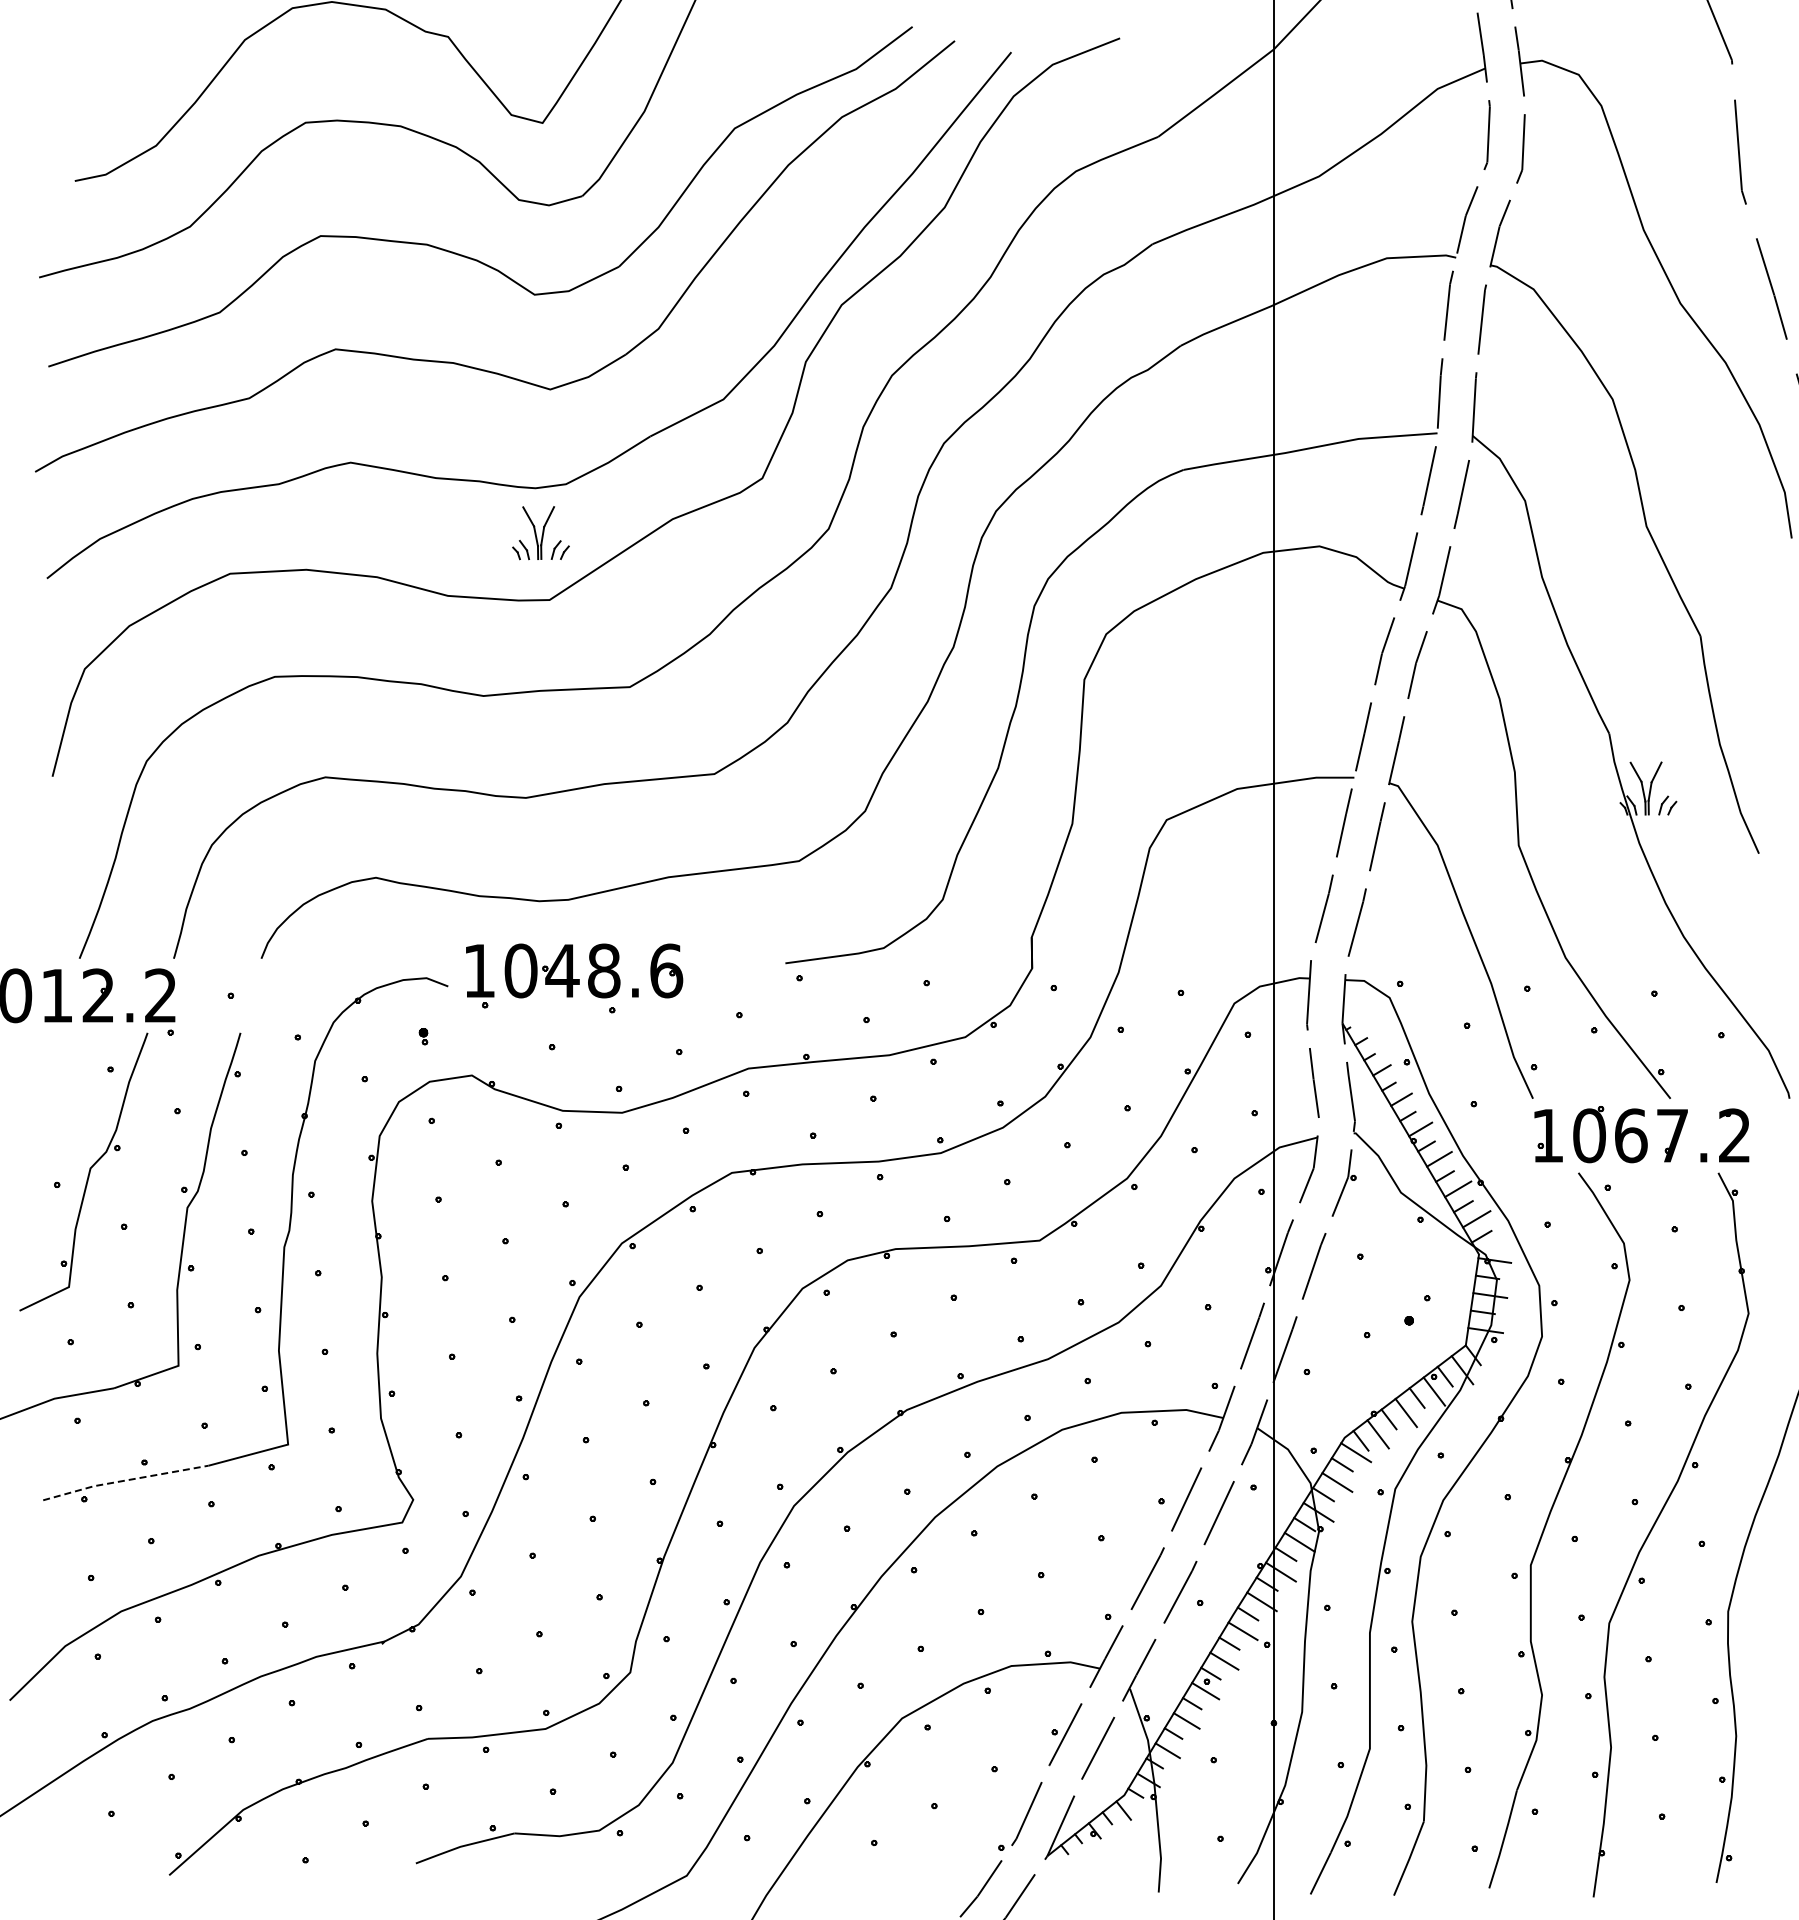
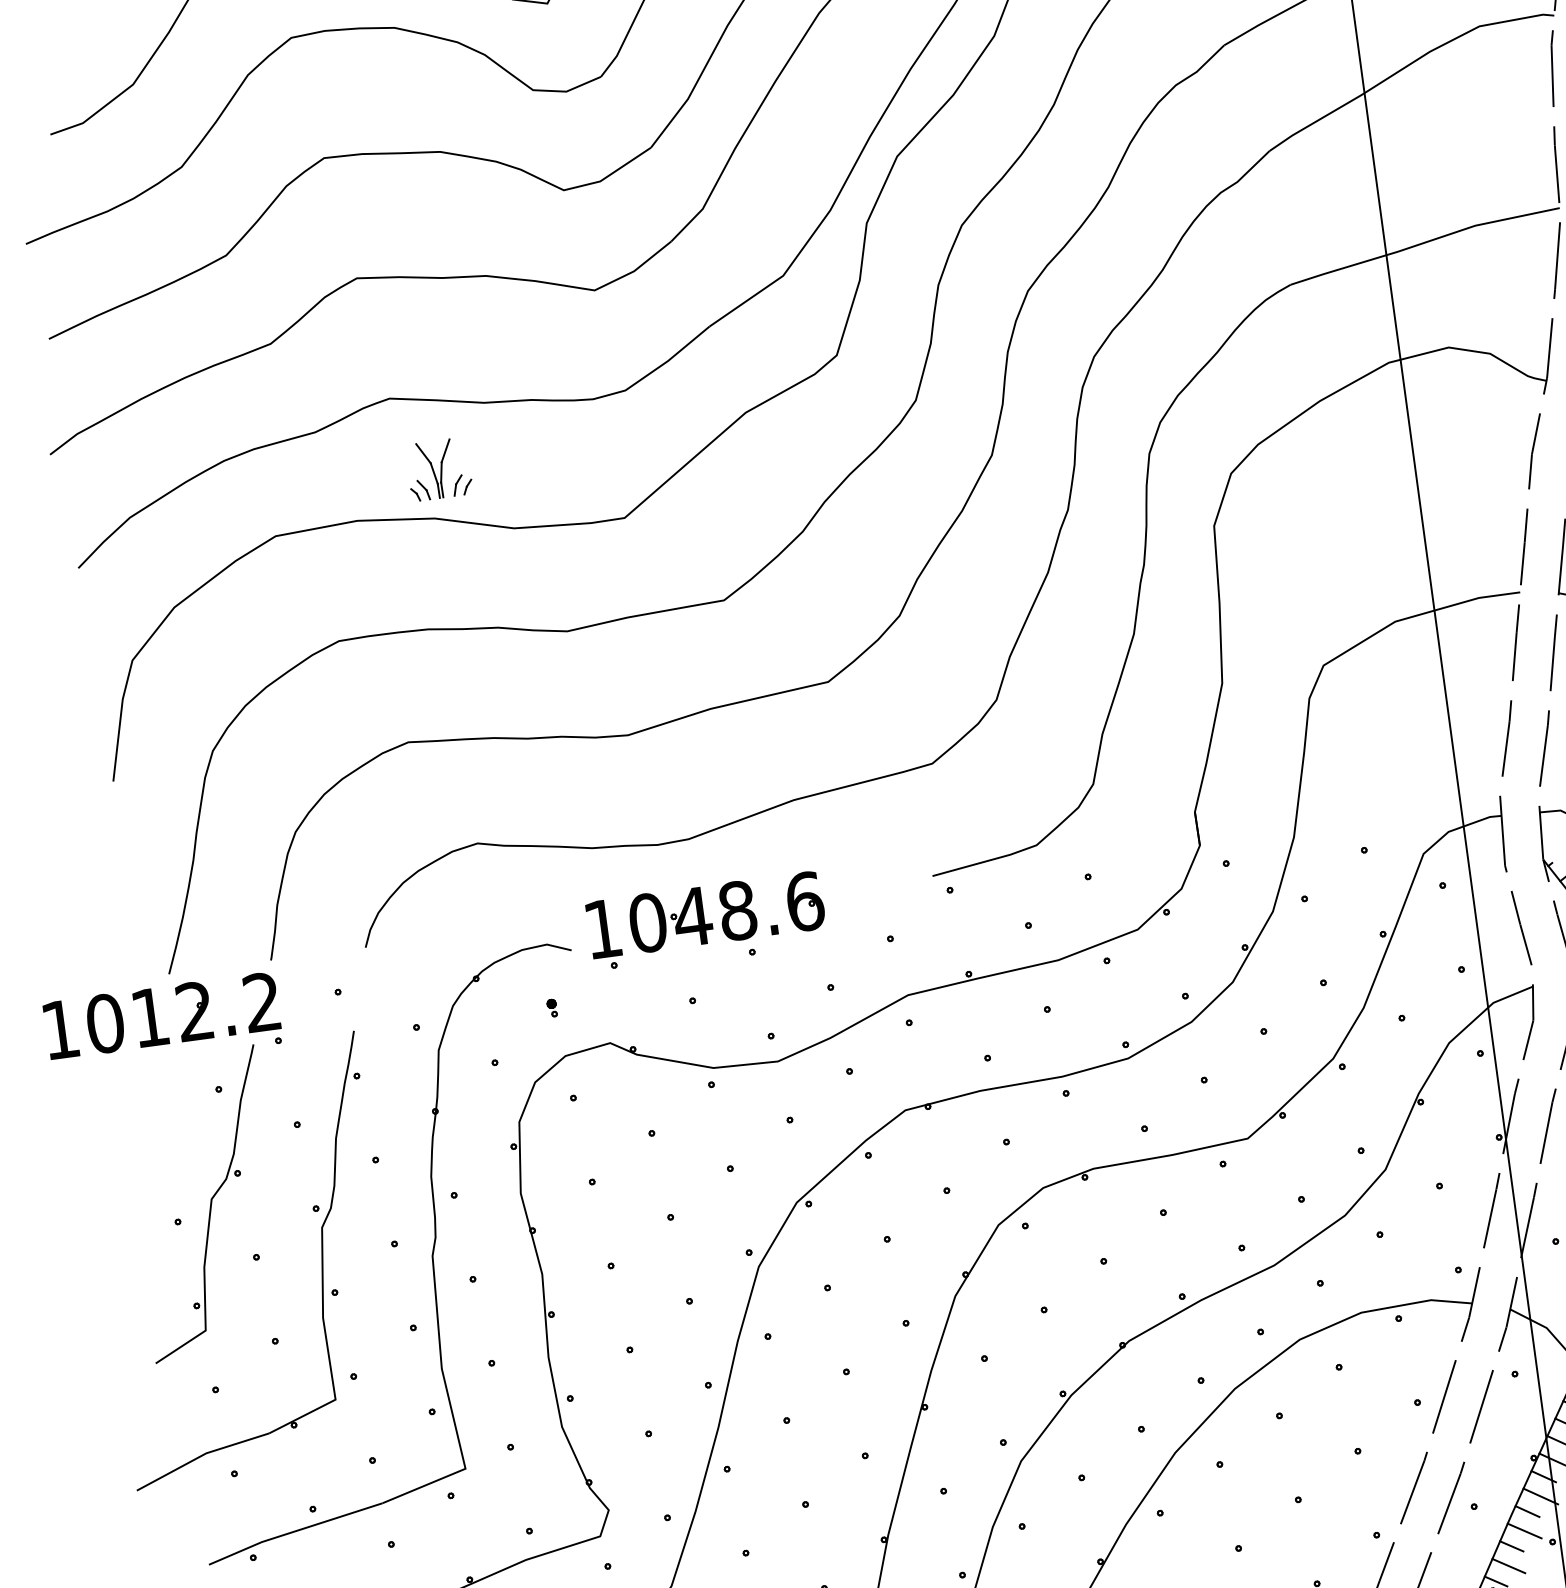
part: (540, 533) -> (438, 469), moved
line: (125, 1480) -> (295, 1531), dashed -> solid

